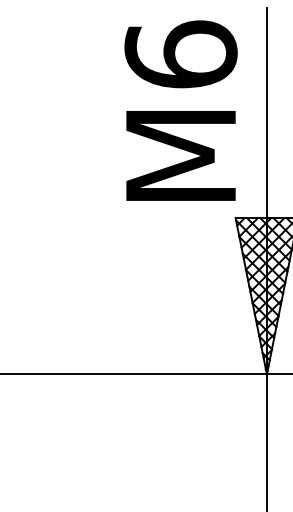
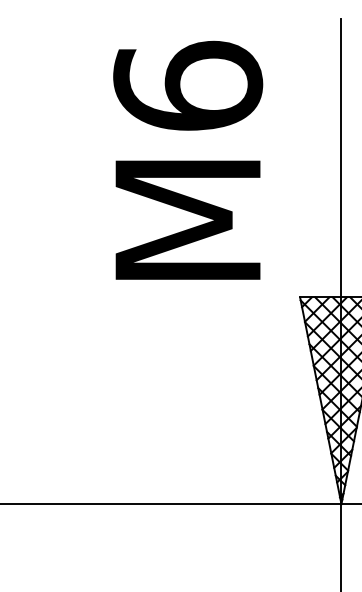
text: (180, 110) -> (187, 160), moved

